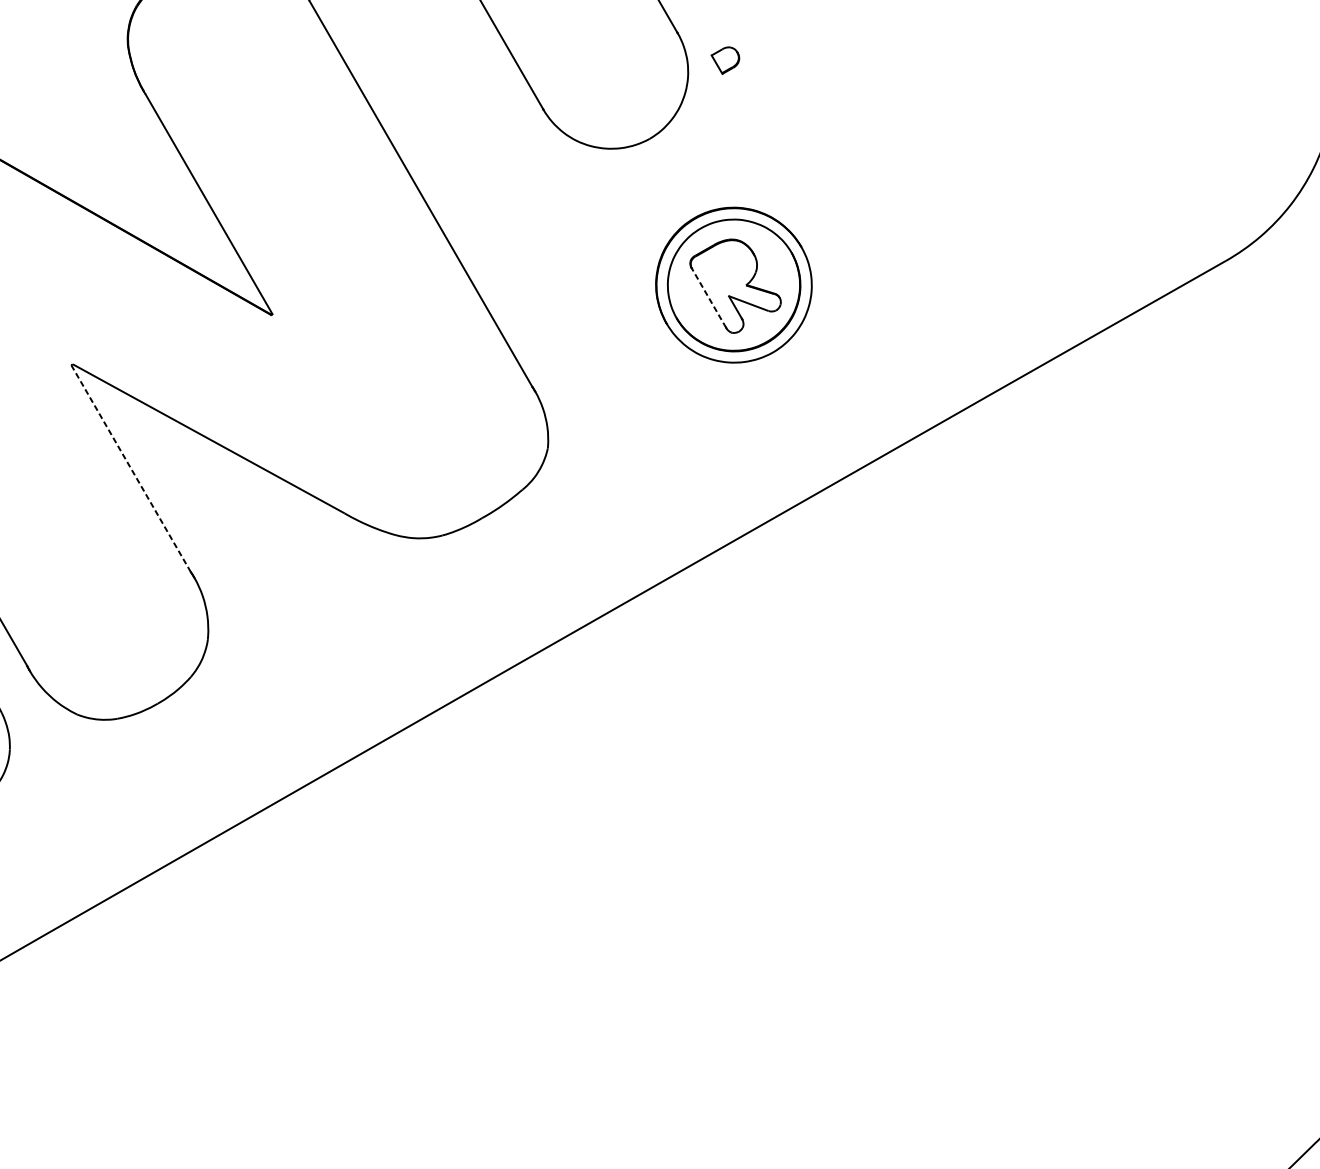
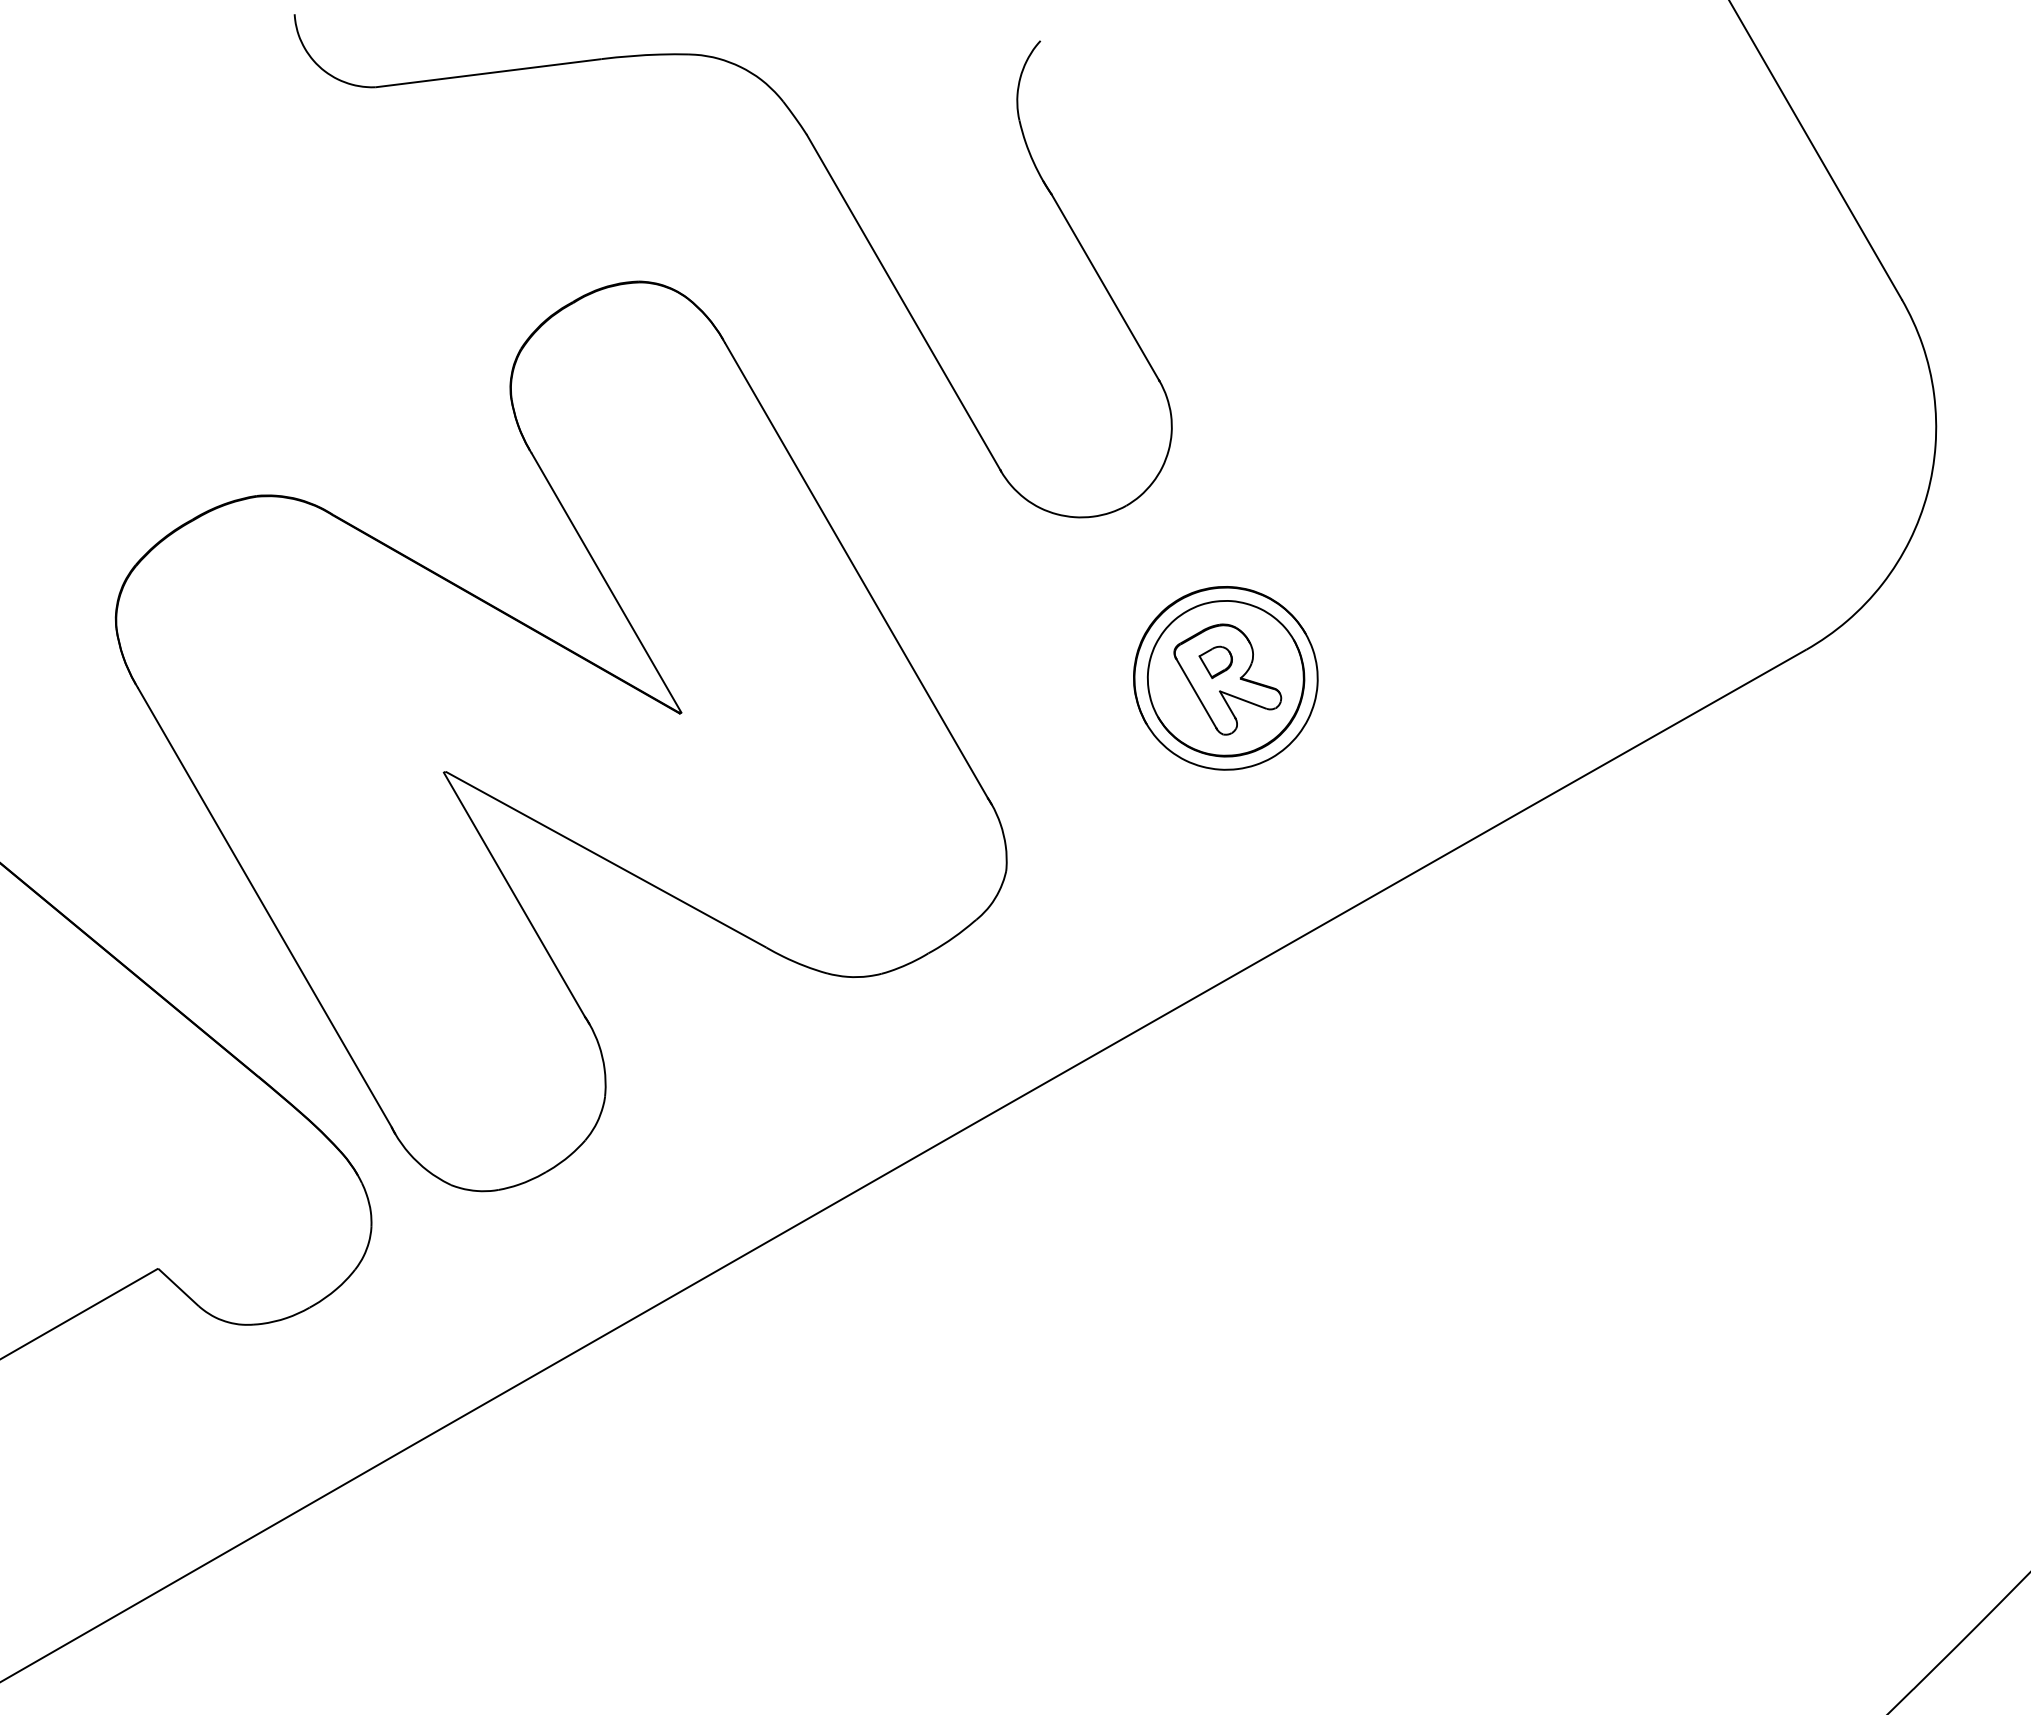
part: (725, 59) -> (1215, 661), moved
line: (709, 298) -> (1196, 694), dashed -> solid
line: (131, 468) -> (514, 894), dashed -> solid

